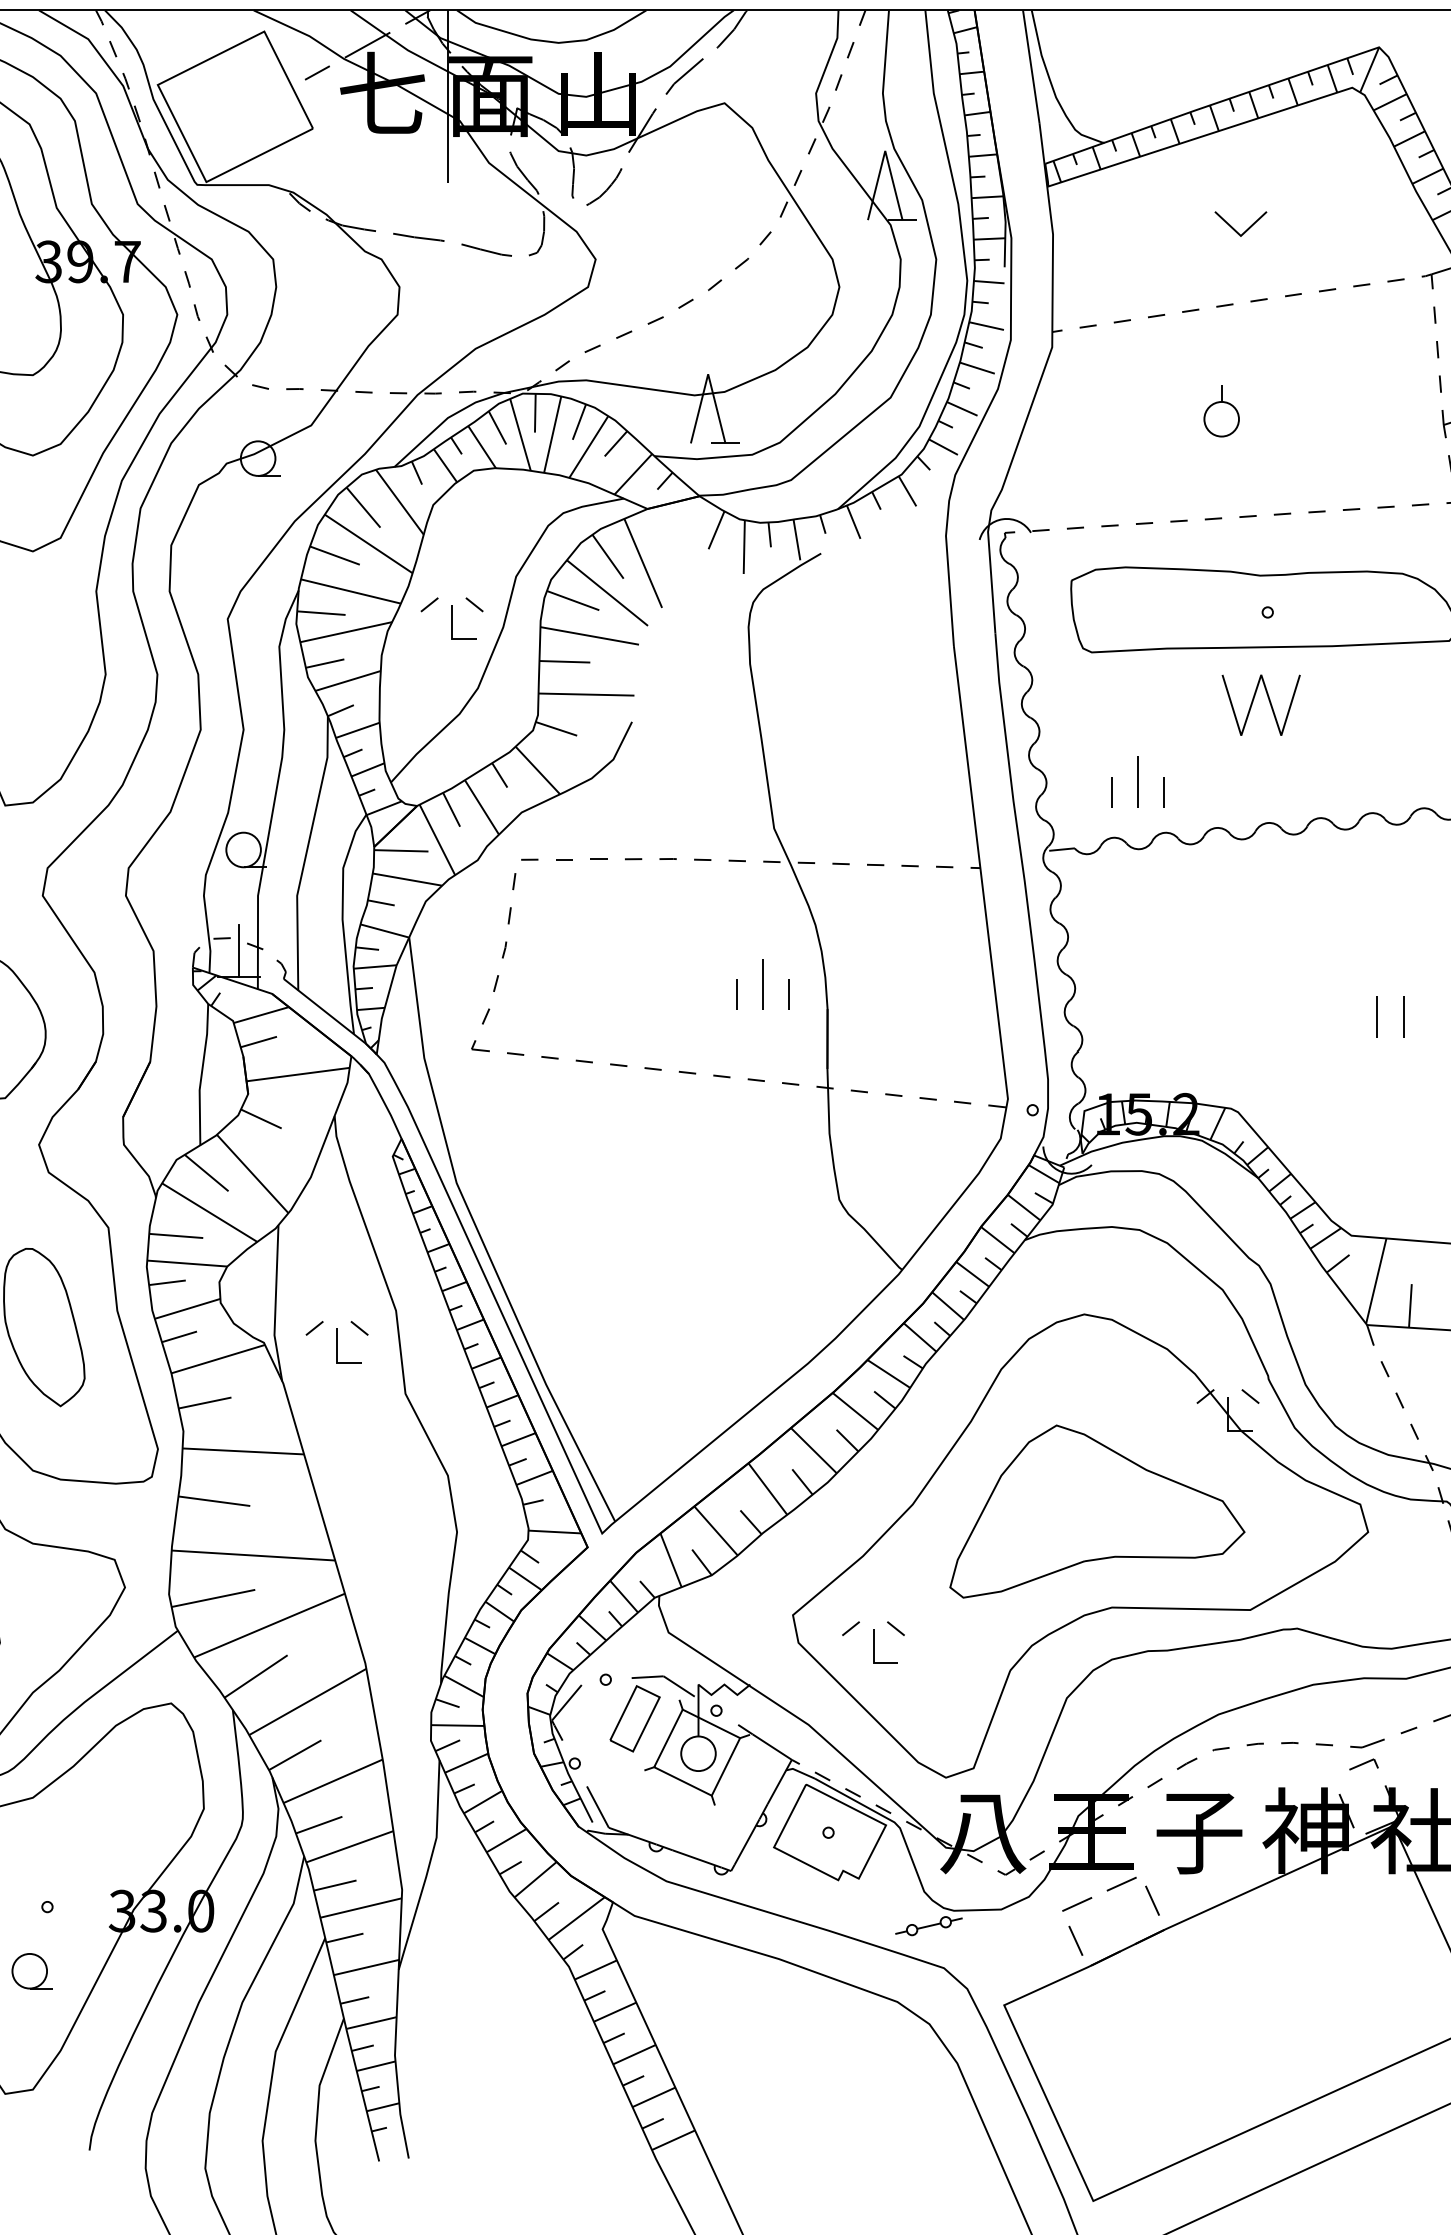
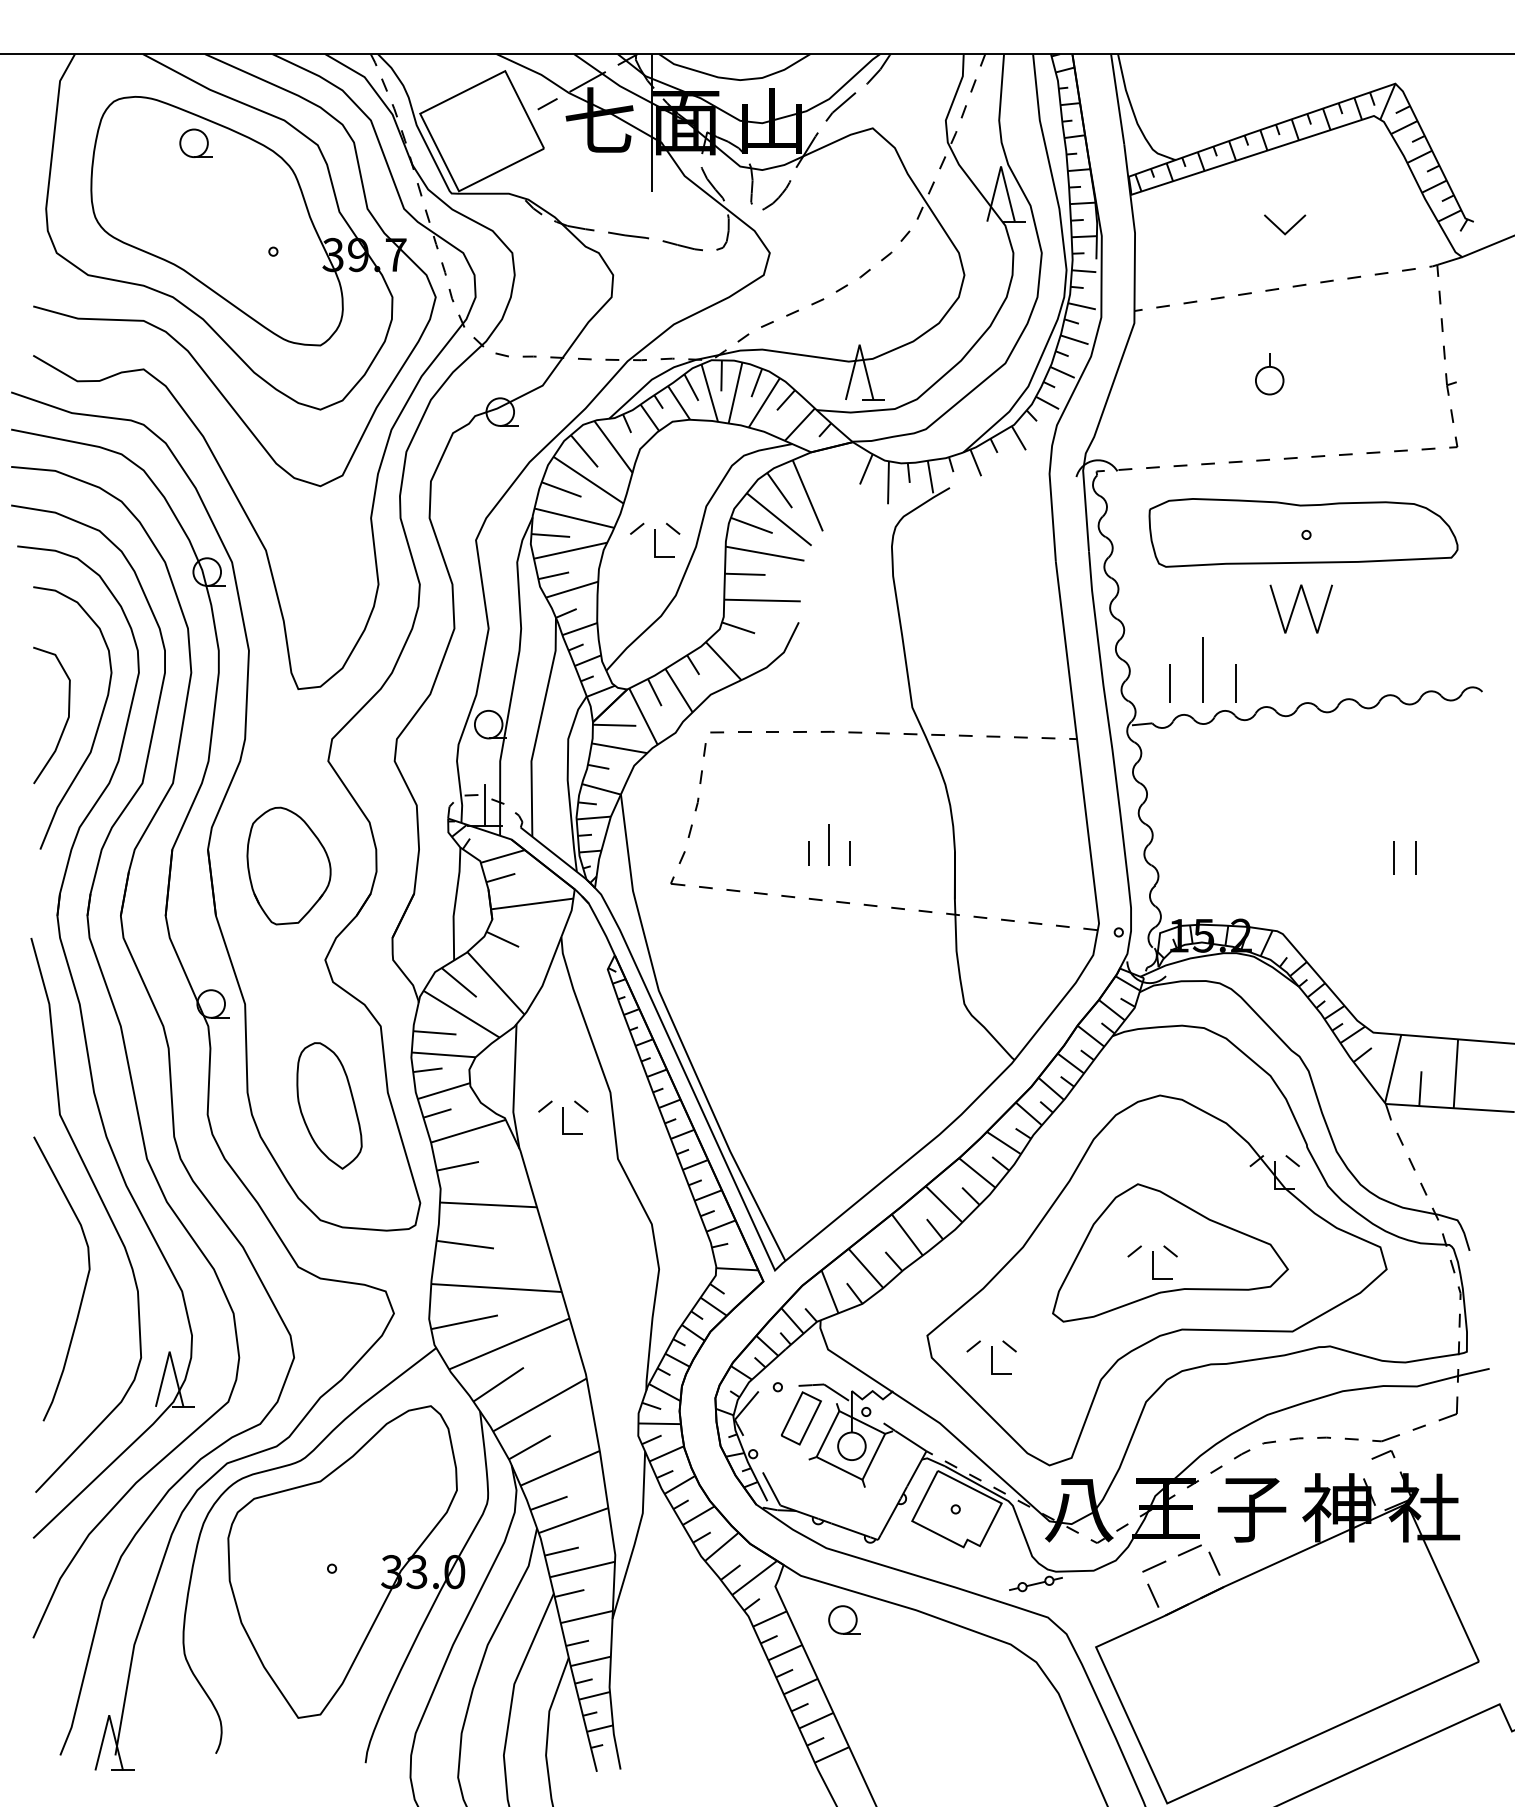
part: (1137, 780) -> (1202, 669), size x1.6
part: (763, 983) -> (829, 844), moved
part: (1074, 1523) -> (1152, 1262), added
part: (31, 1970) -> (844, 1619), moved

